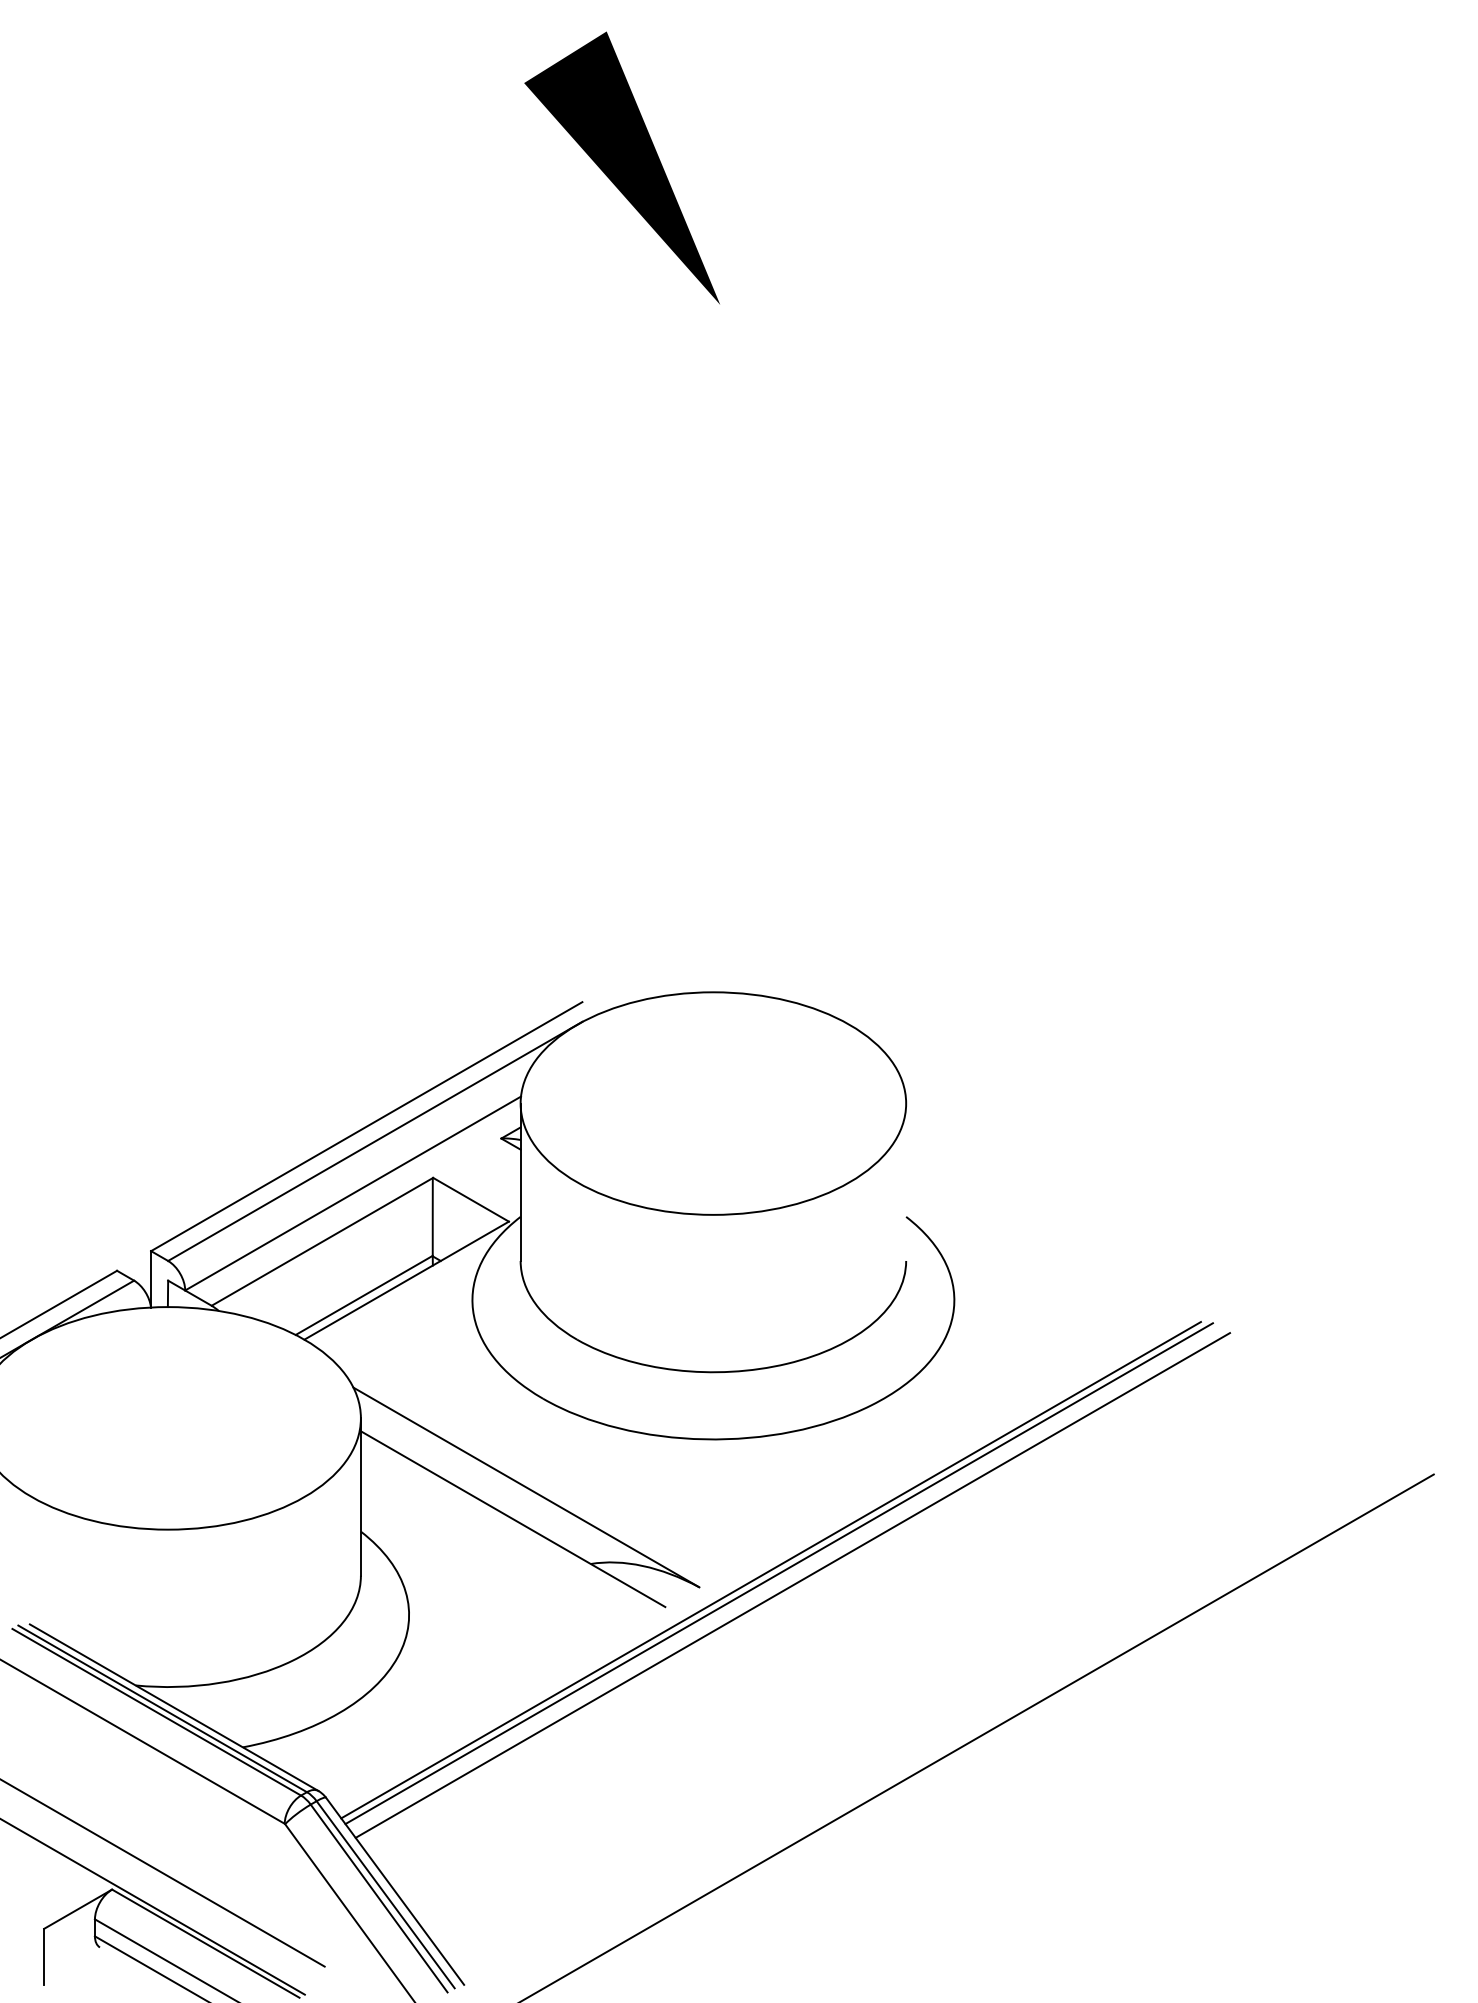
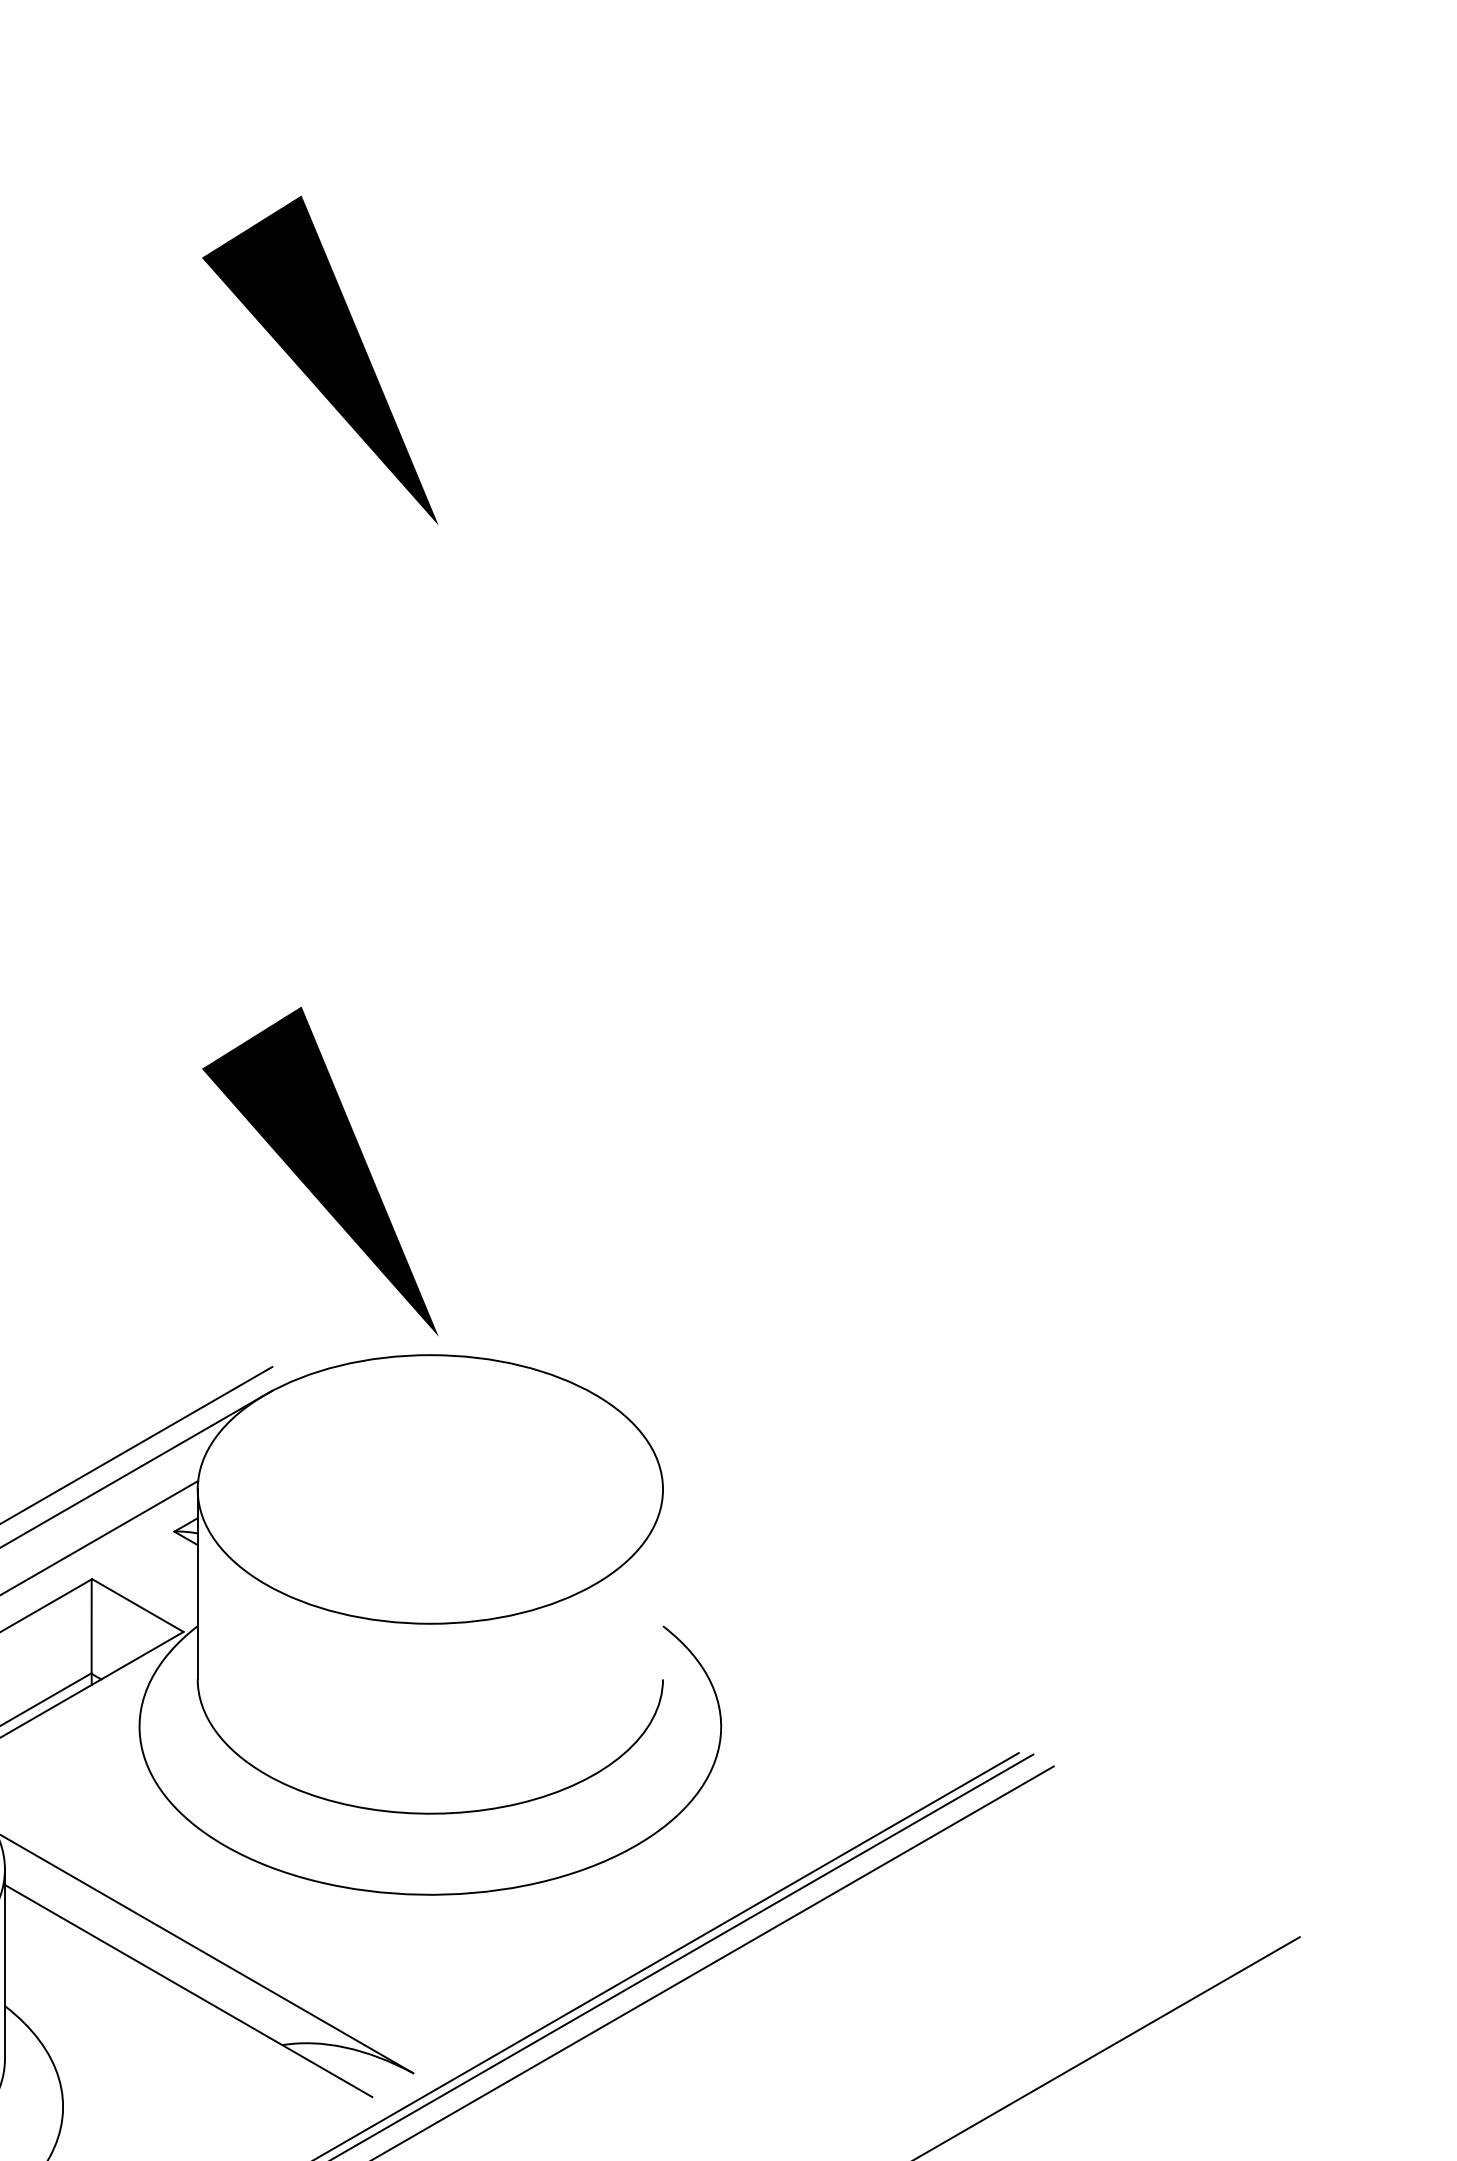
part: (621, 839) -> (319, 1170), added

